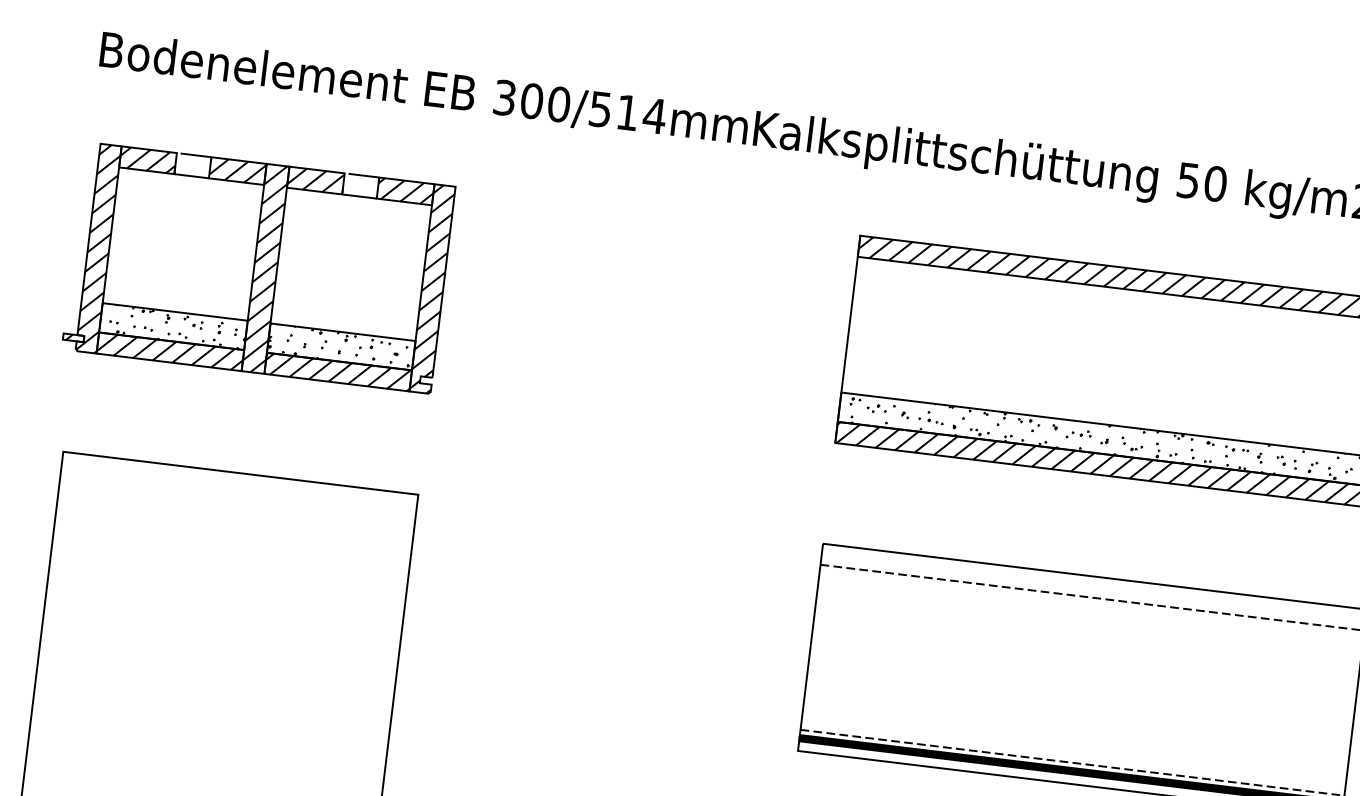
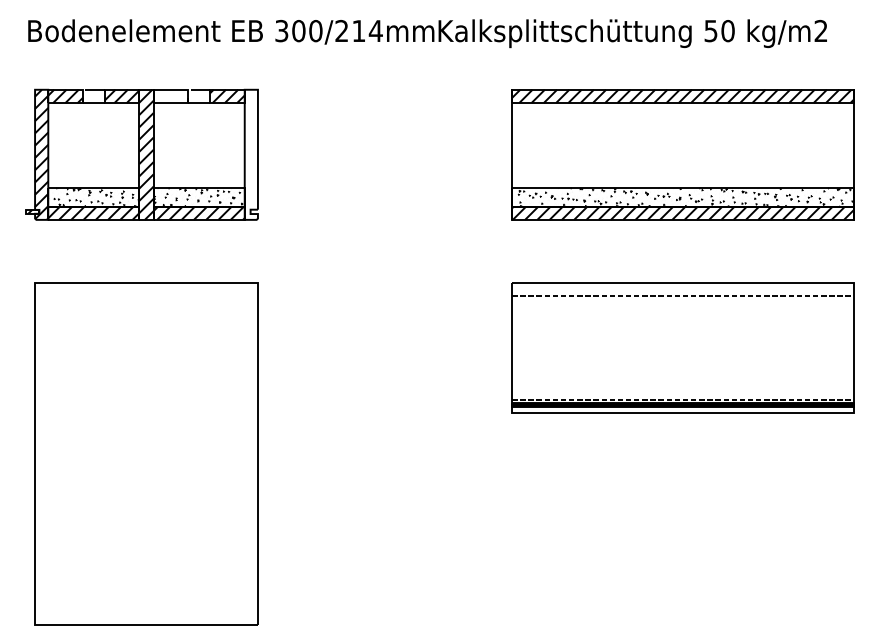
text: (600, 108) -> (341, 30), 300/514mm -> 300/214mm
hatch: (315, 180) -> (170, 96), removed
hatch: (431, 288) -> (250, 154), removed

